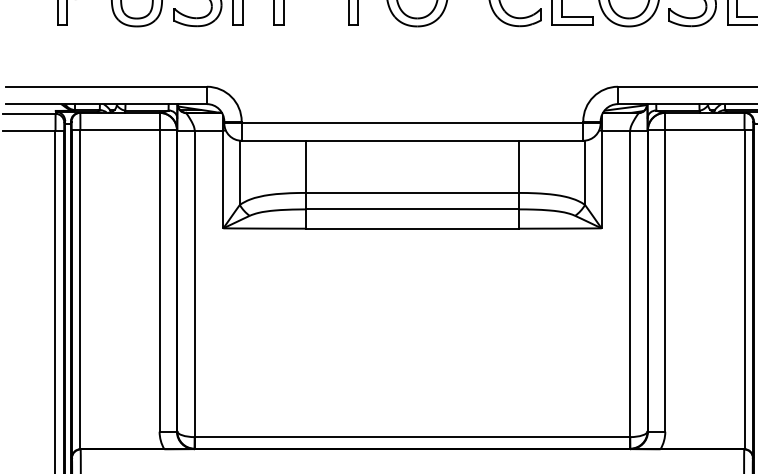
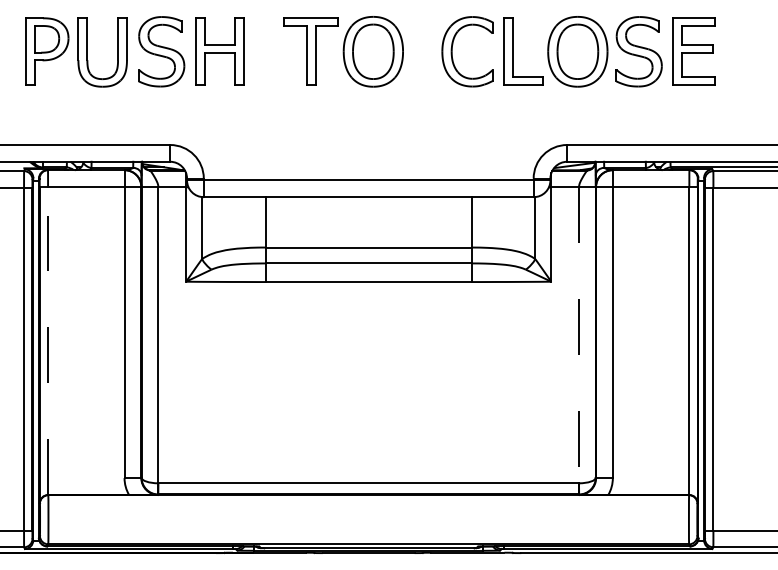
line: (630, 284) -> (579, 335), solid -> dashed
line: (80, 289) -> (48, 340), solid -> dashed

